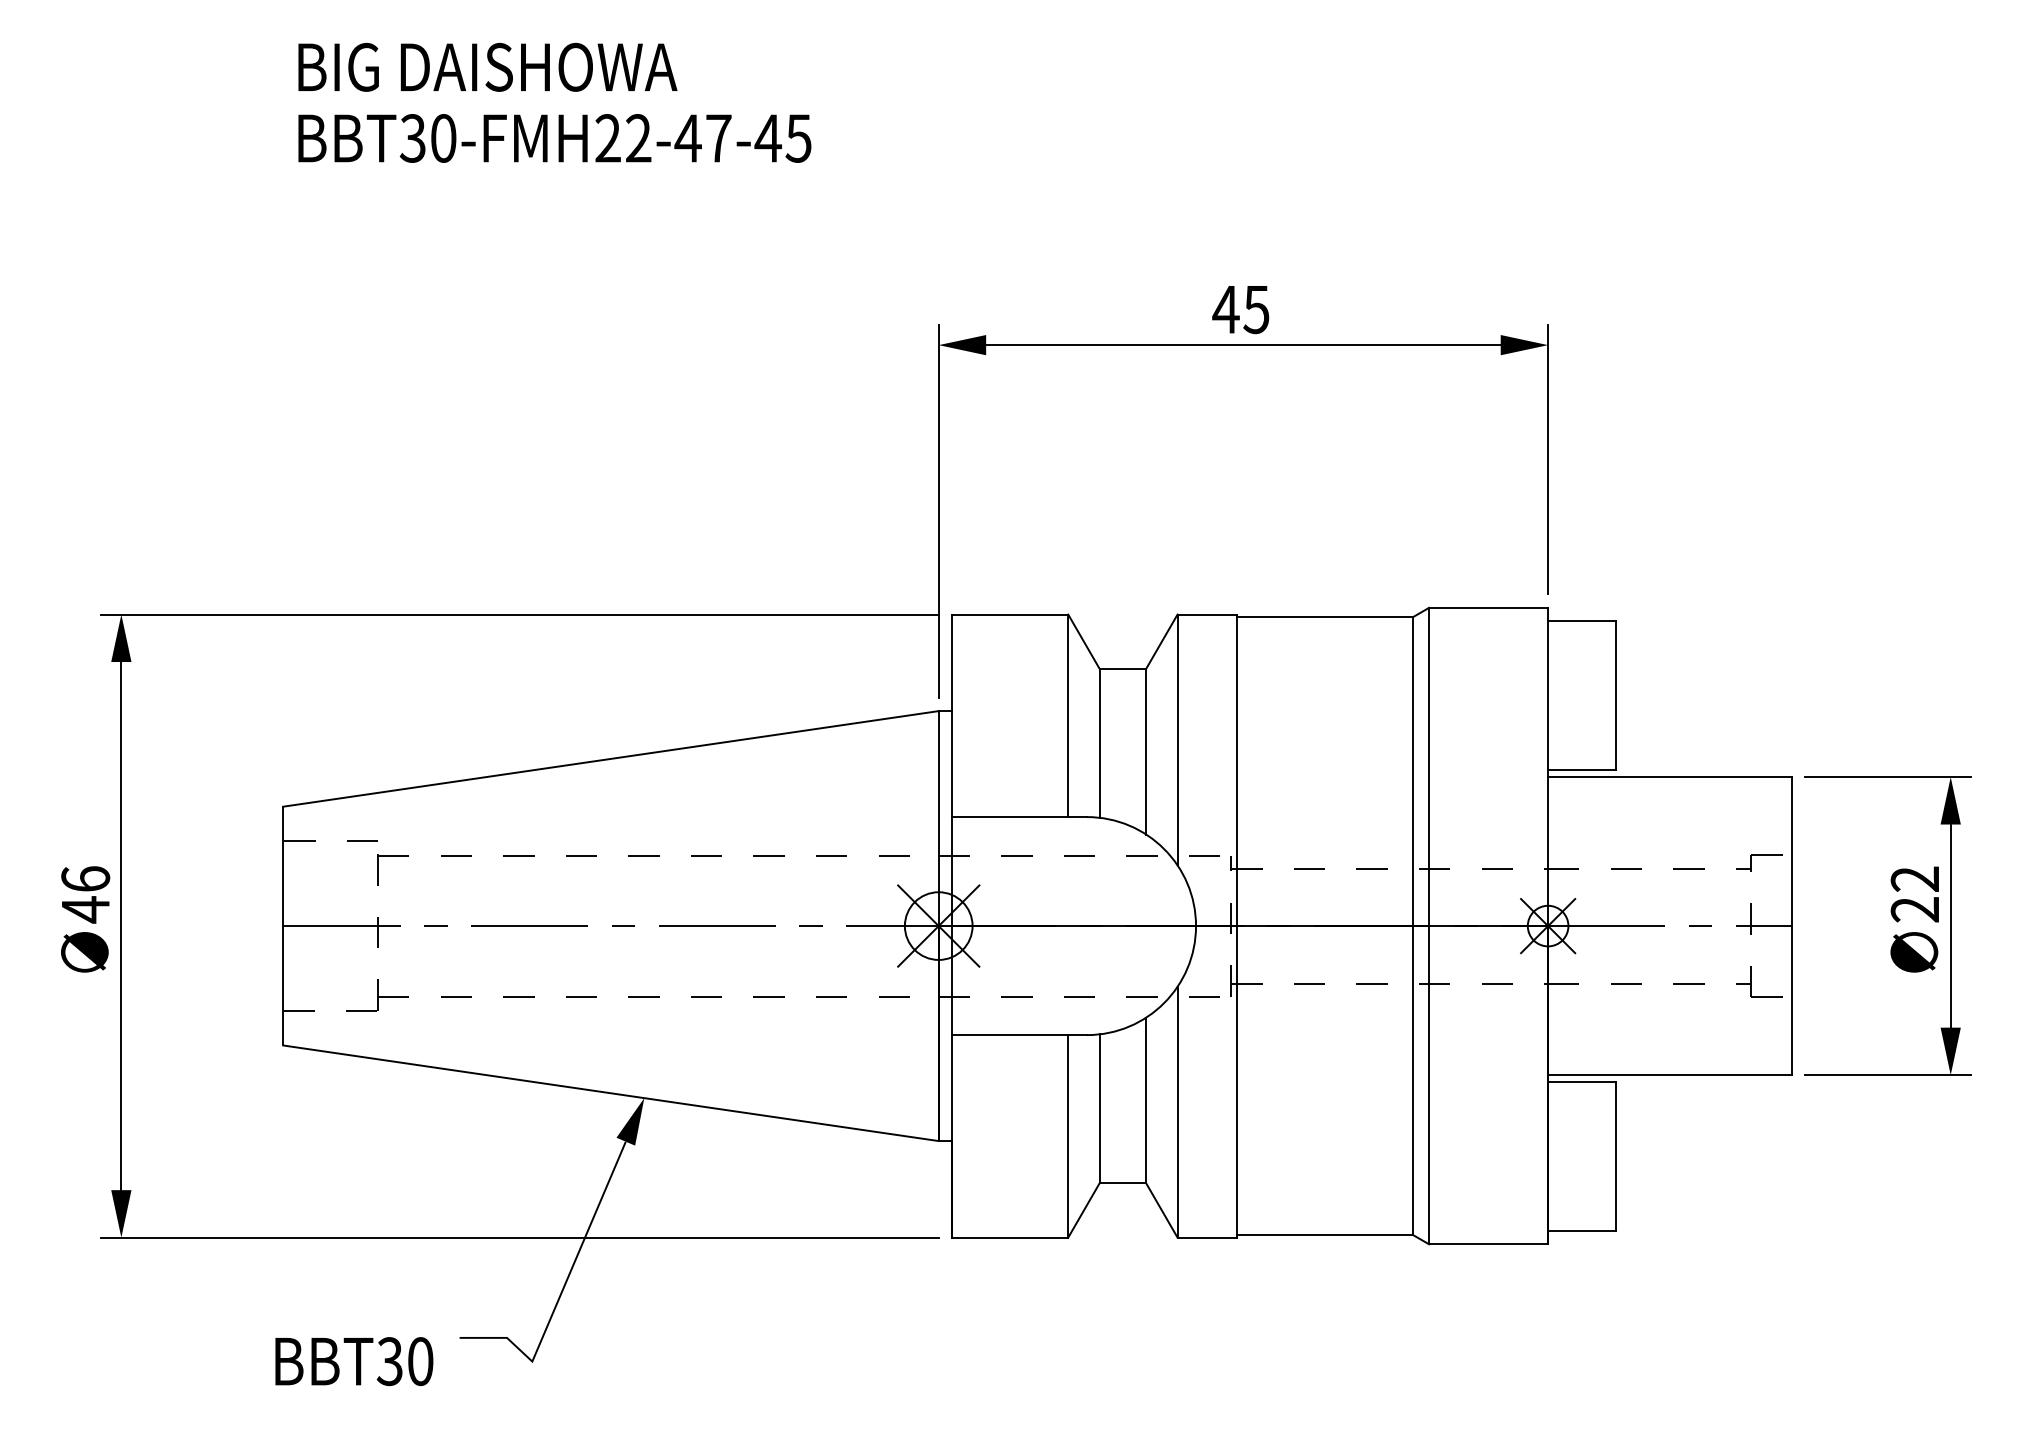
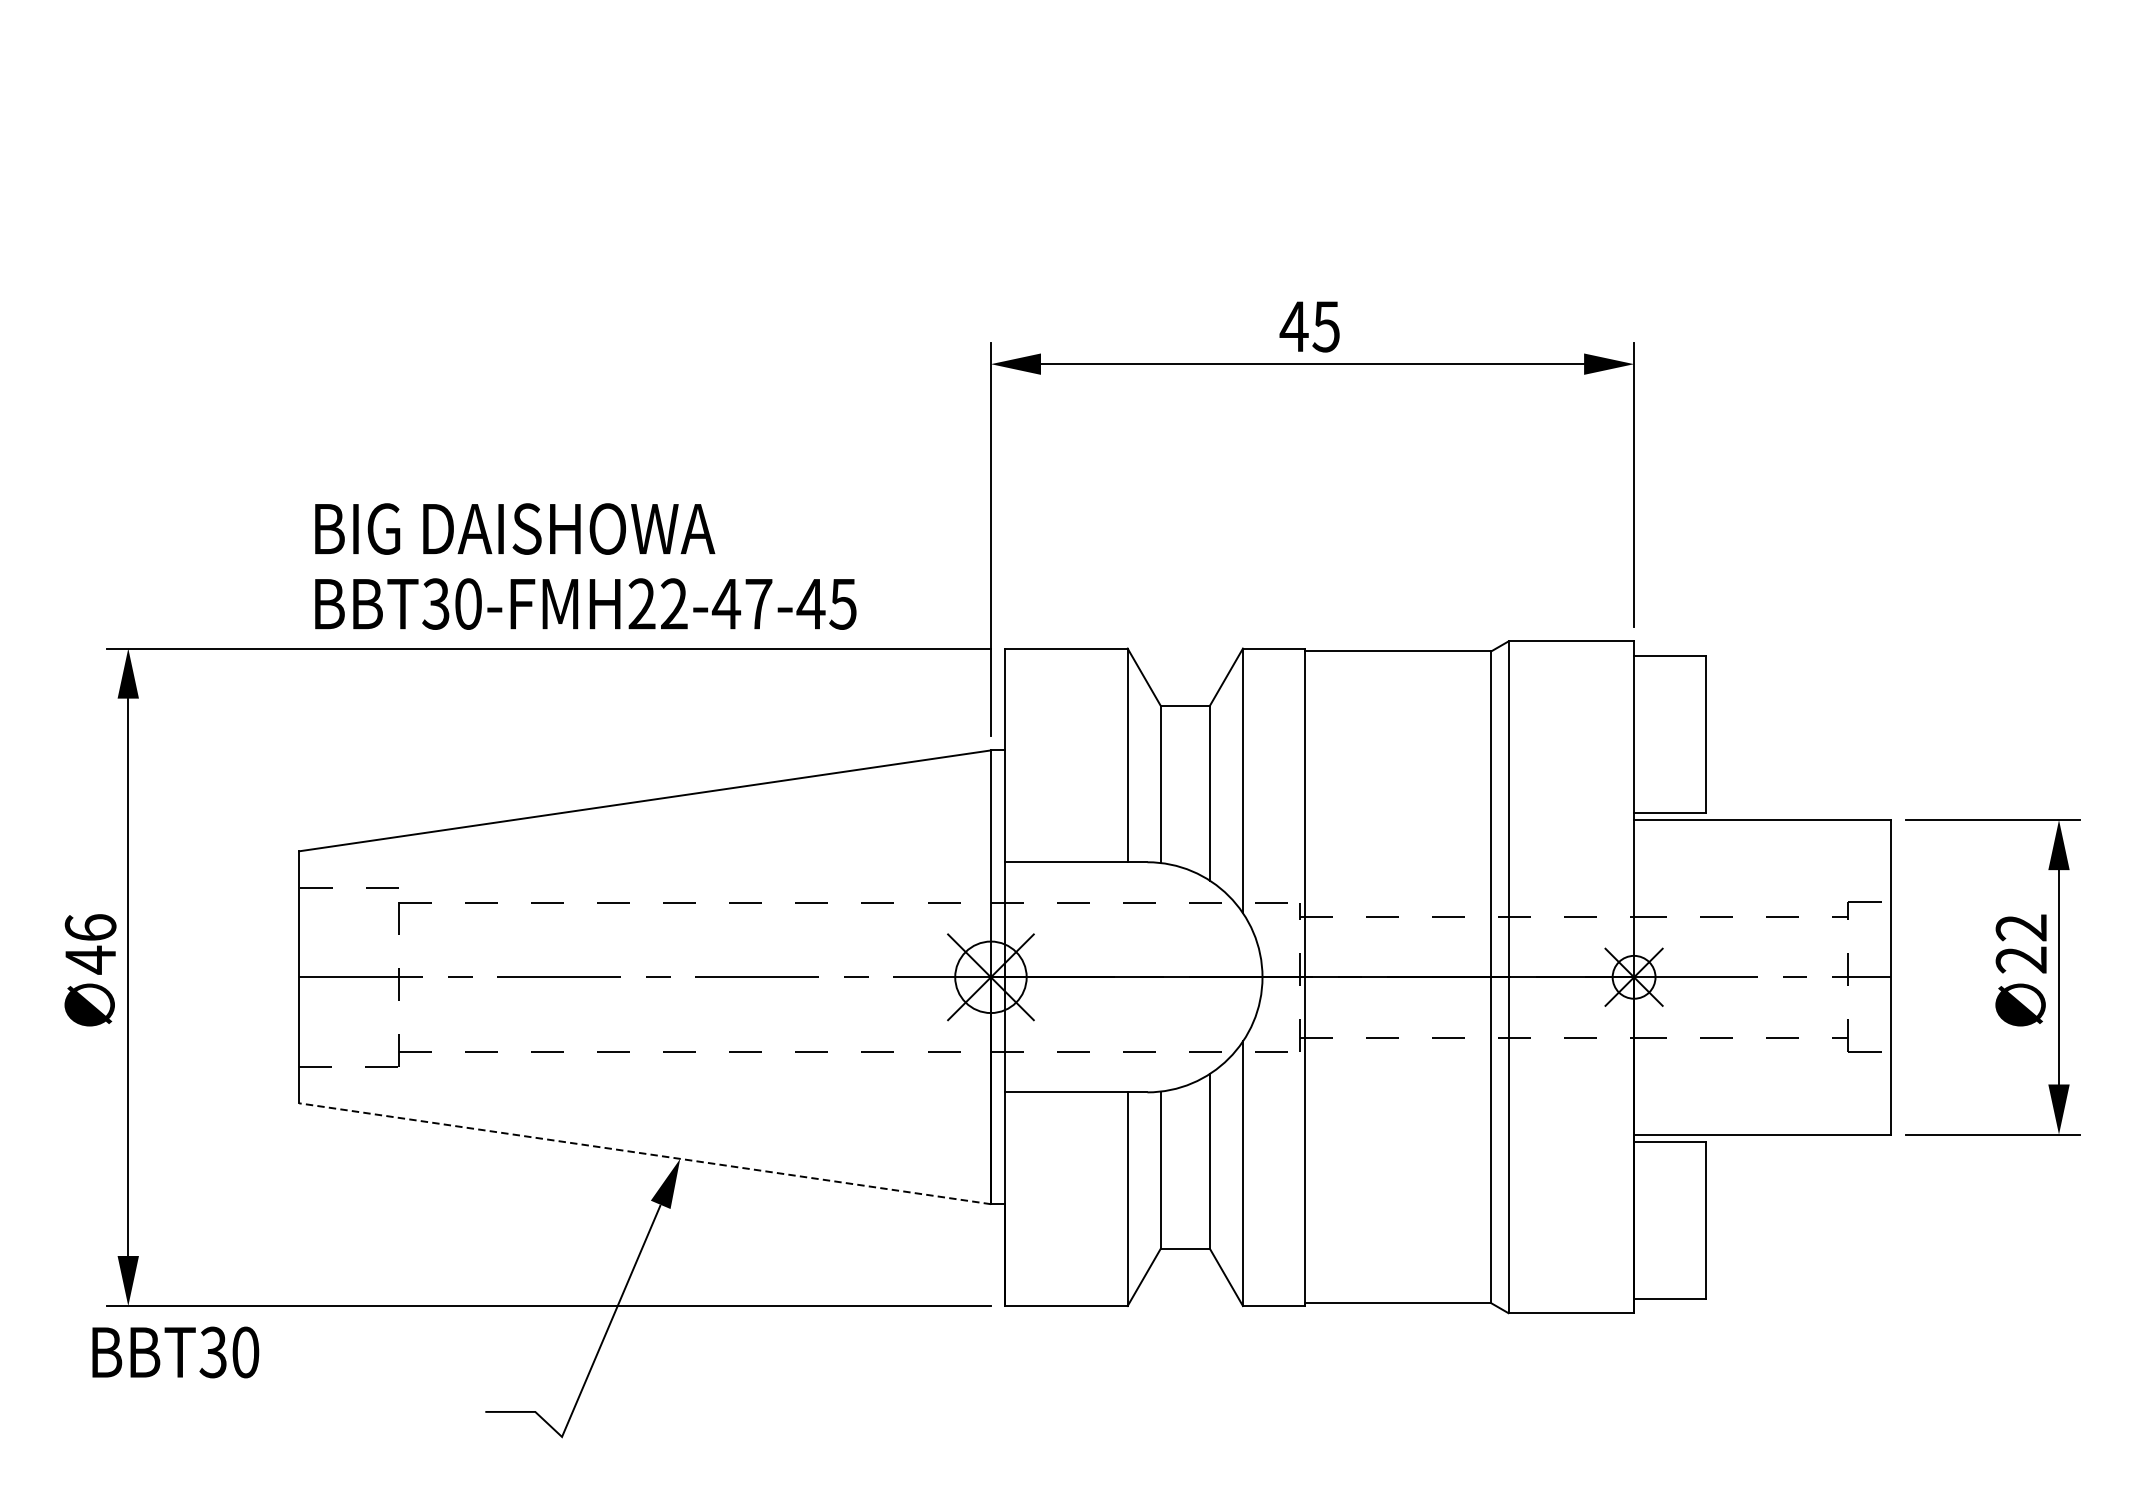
text: (554, 102) -> (585, 566), moved
line: (610, 1093) -> (644, 1153), solid -> dashed
text: (354, 1361) -> (175, 1352), moved

